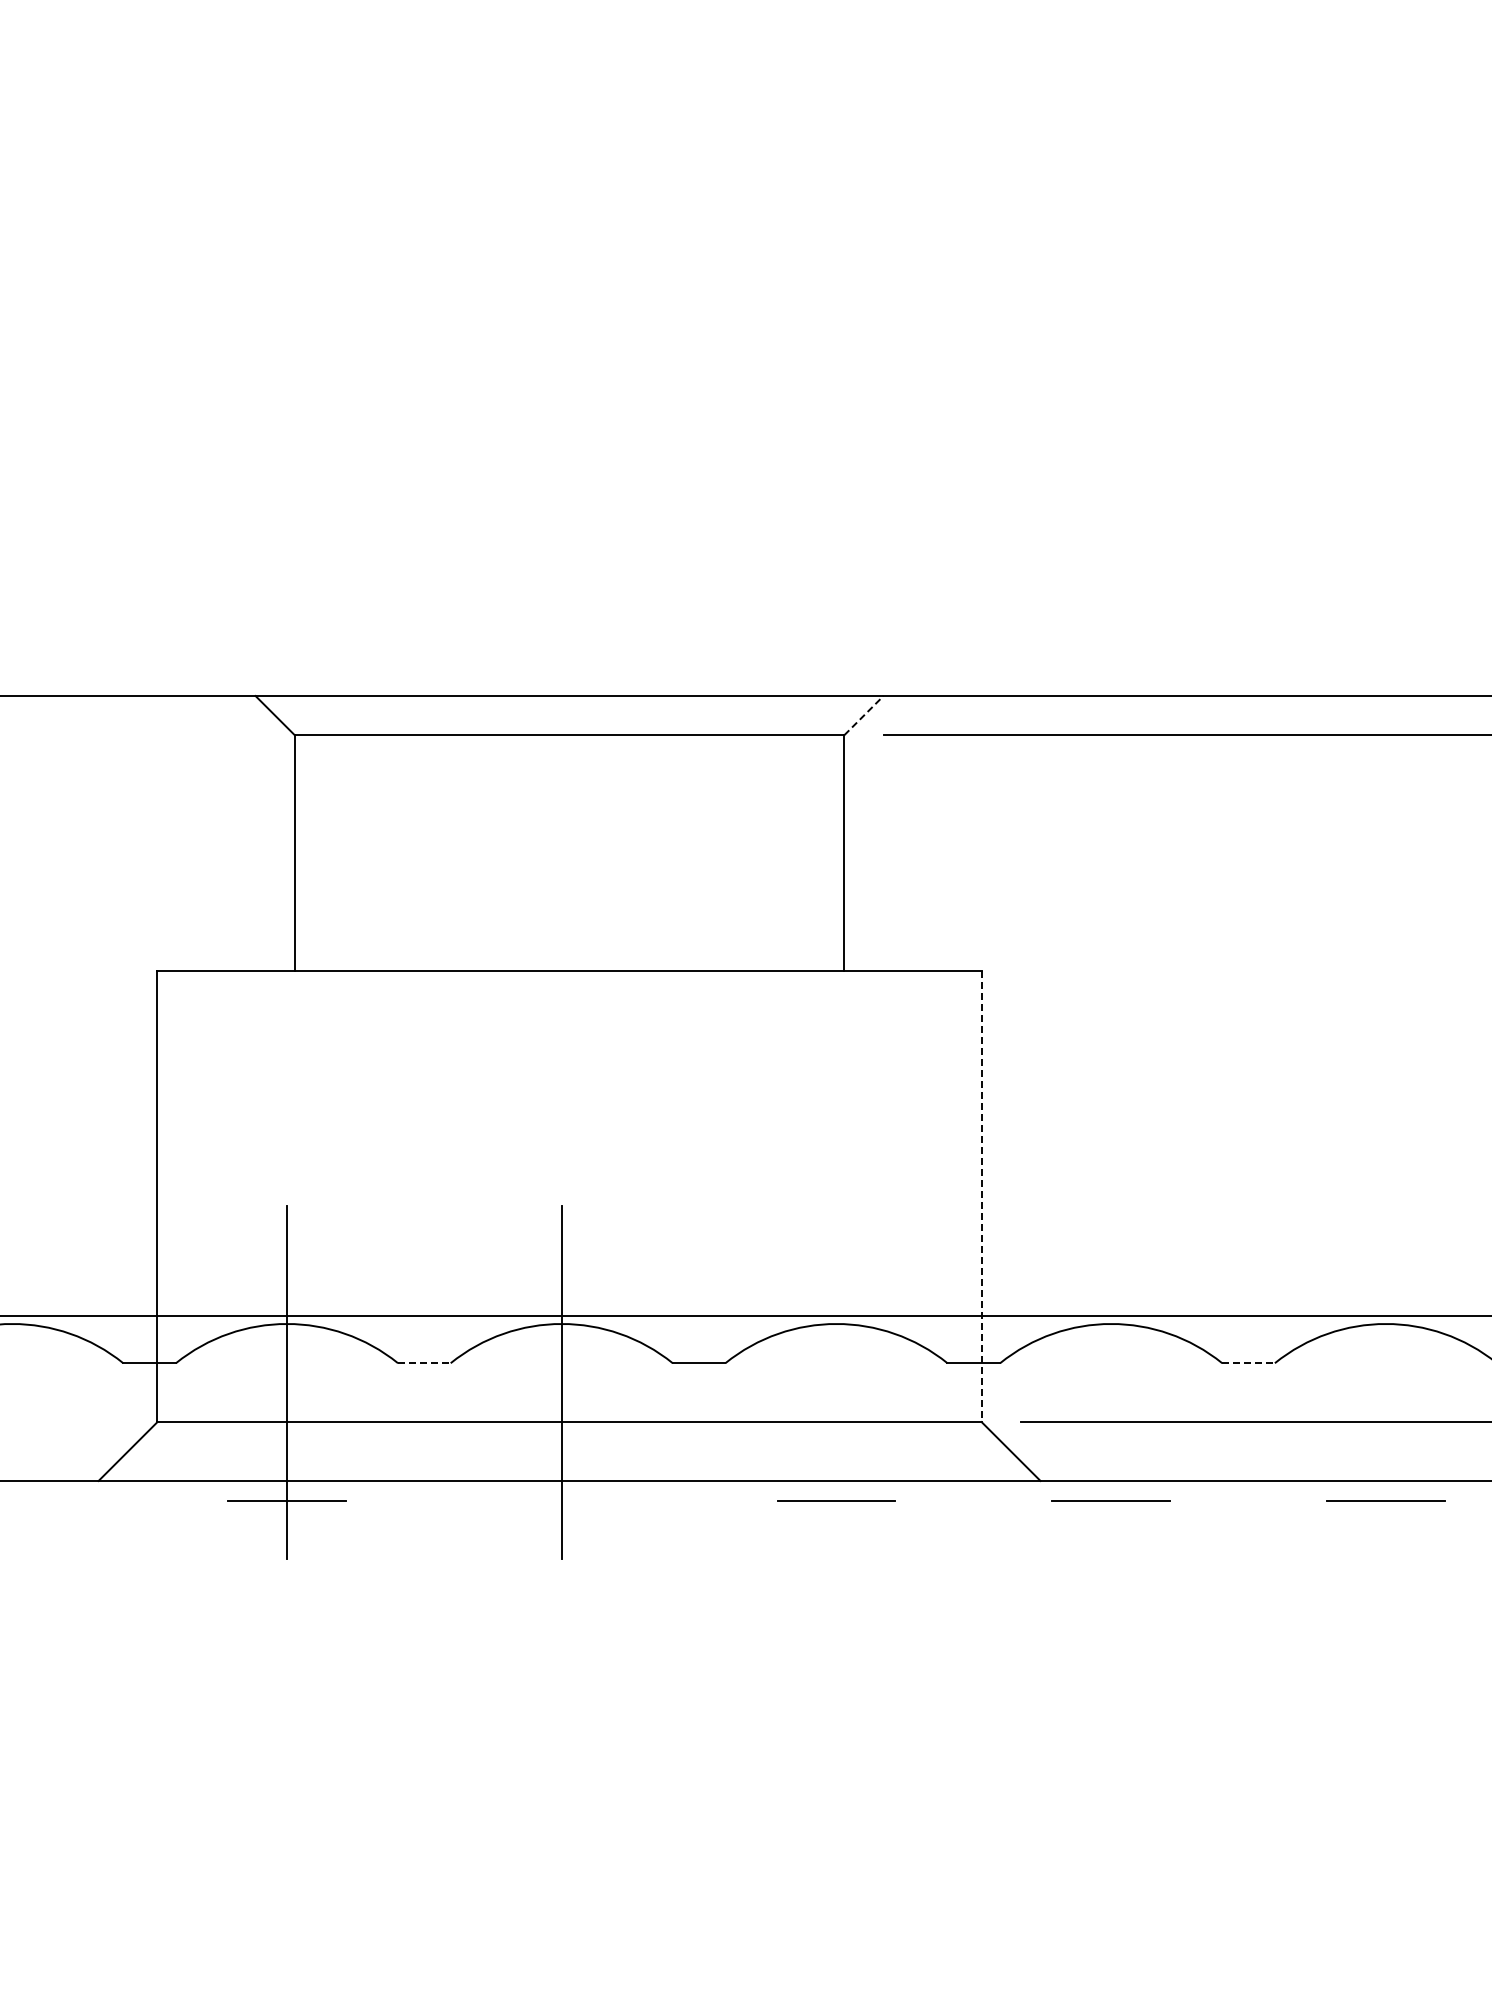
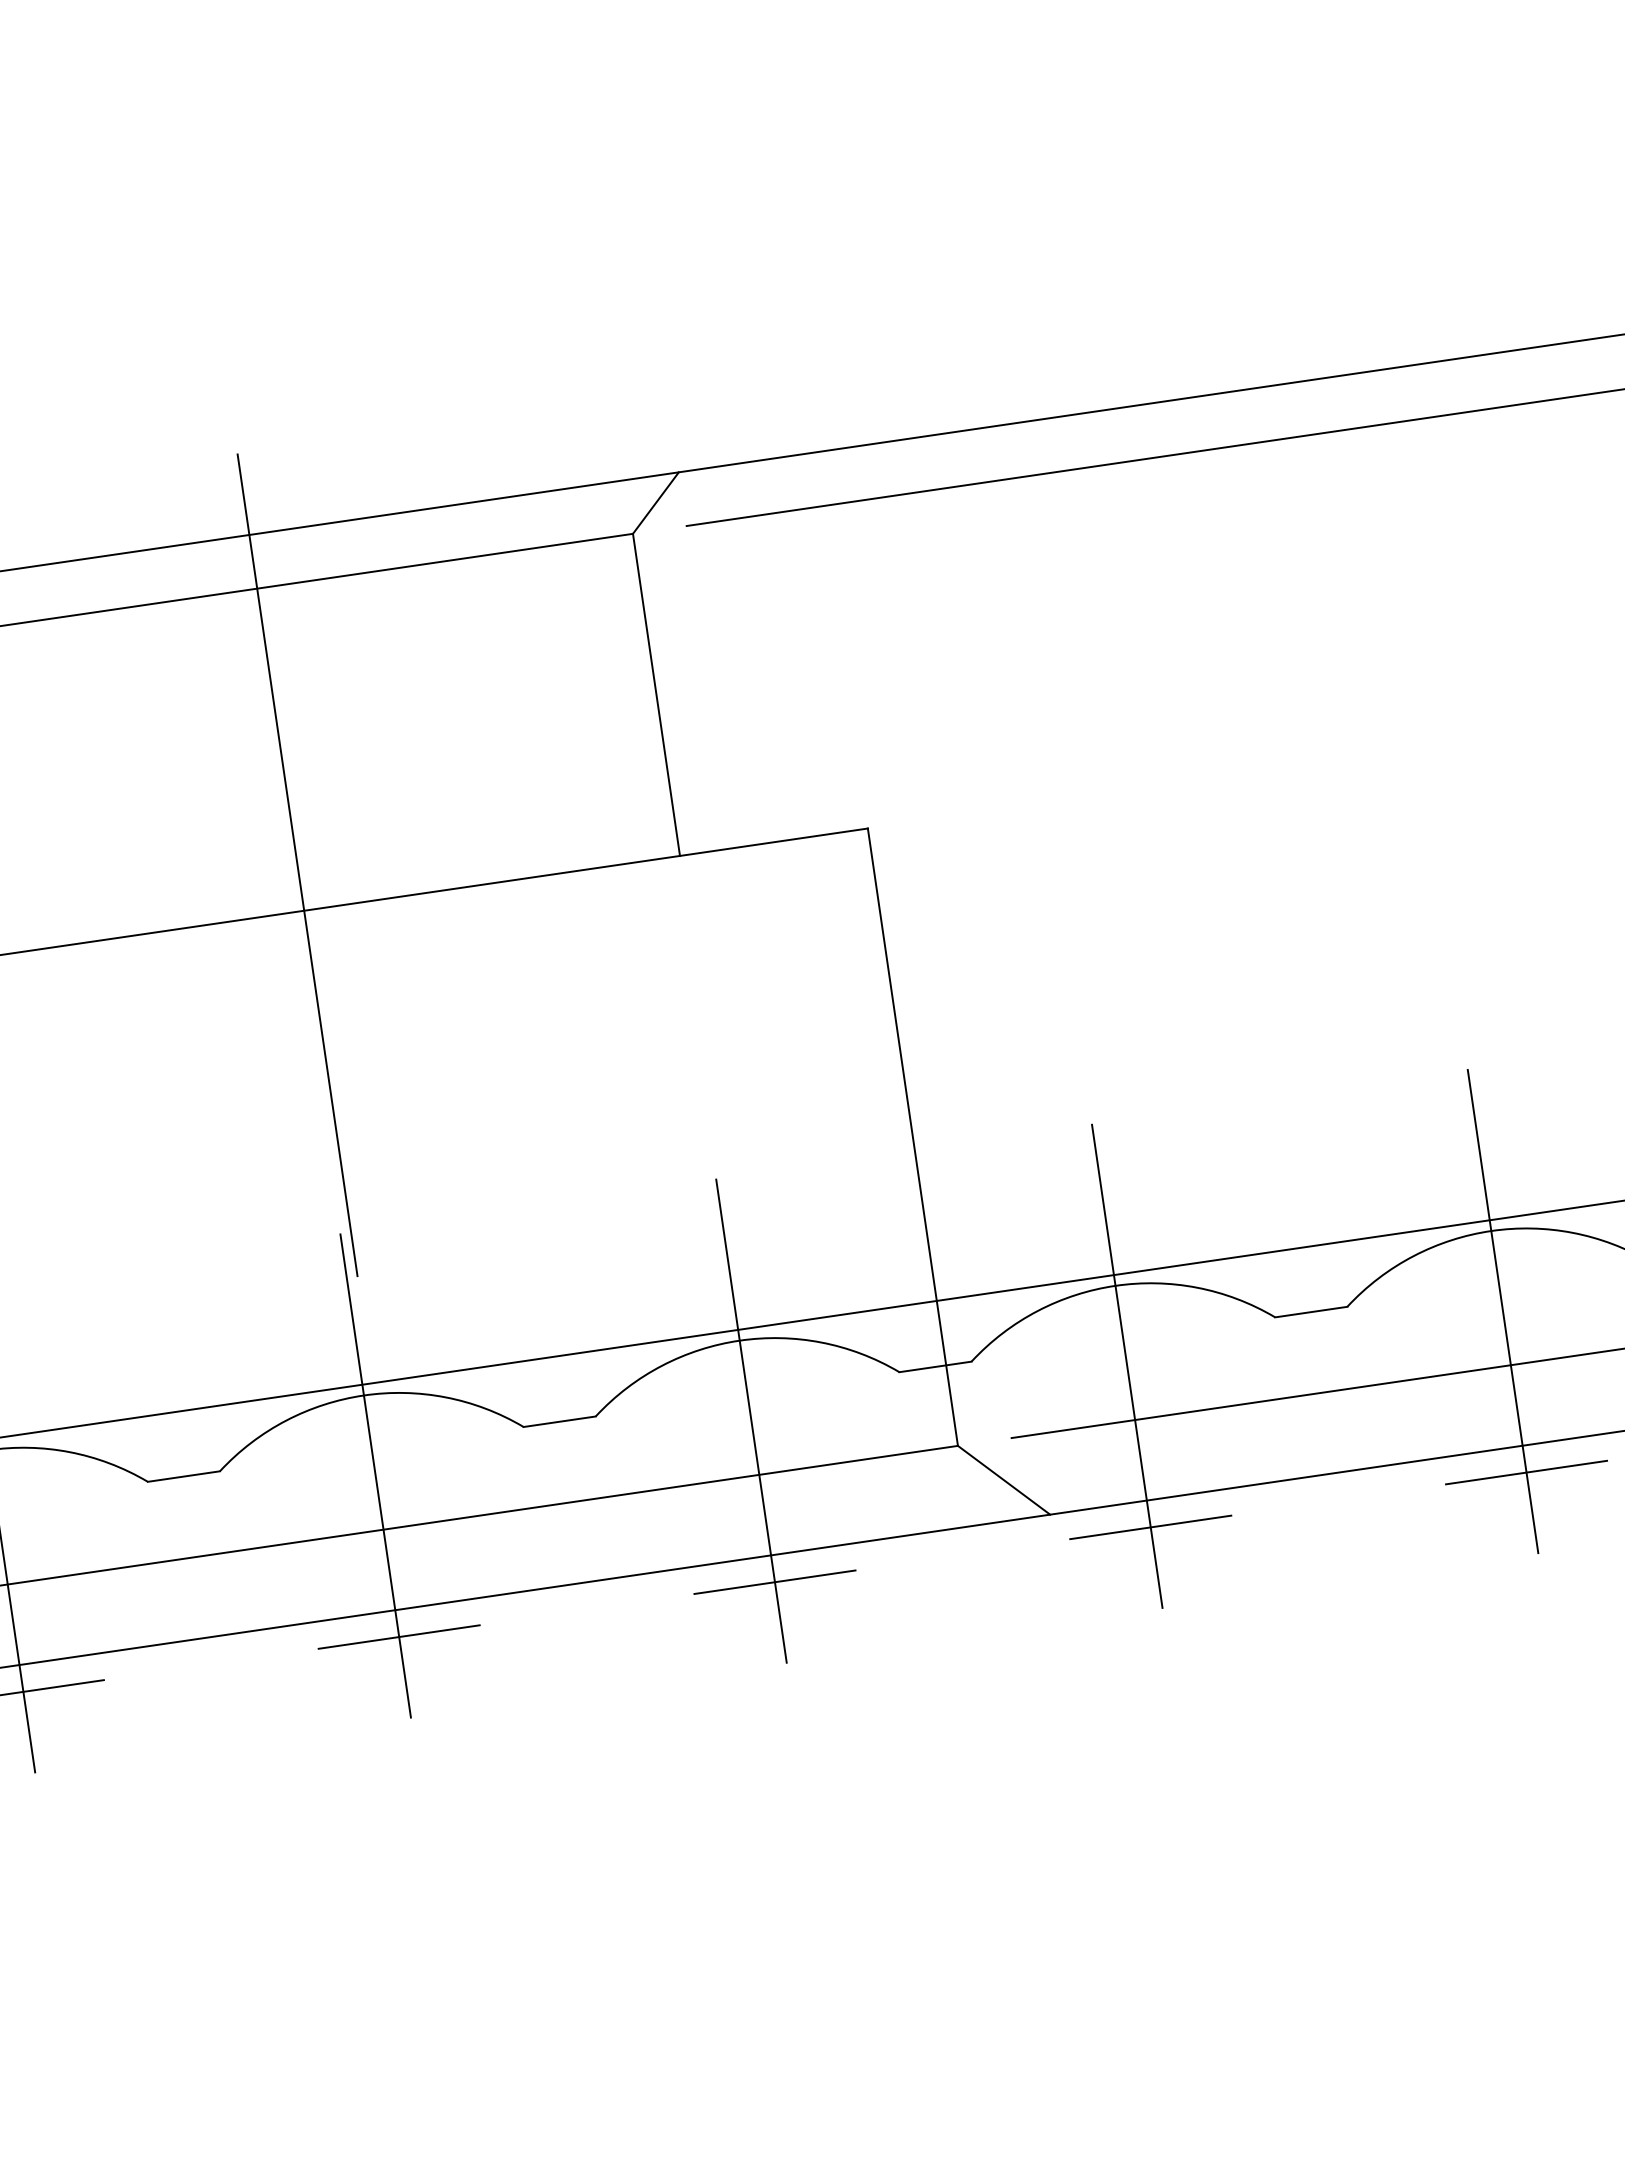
line: (863, 715) -> (655, 502), dashed -> solid
line: (569, 937) -> (297, 865), added
line: (981, 1196) -> (912, 1137), dashed -> solid
line: (424, 1363) -> (184, 1476), dashed -> solid
line: (1249, 1363) -> (1312, 1312), dashed -> solid
line: (836, 1382) -> (751, 1420), added
line: (1111, 1382) -> (1127, 1365), added
line: (1385, 1382) -> (1502, 1311), added
line: (561, 1500) -> (398, 1636), added

